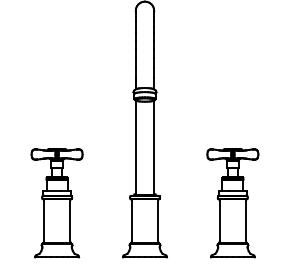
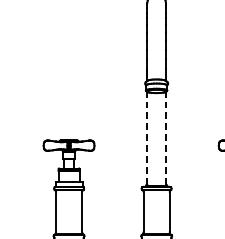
line: (135, 147) -> (147, 138), solid -> dashed
line: (154, 147) -> (166, 138), solid -> dashed

